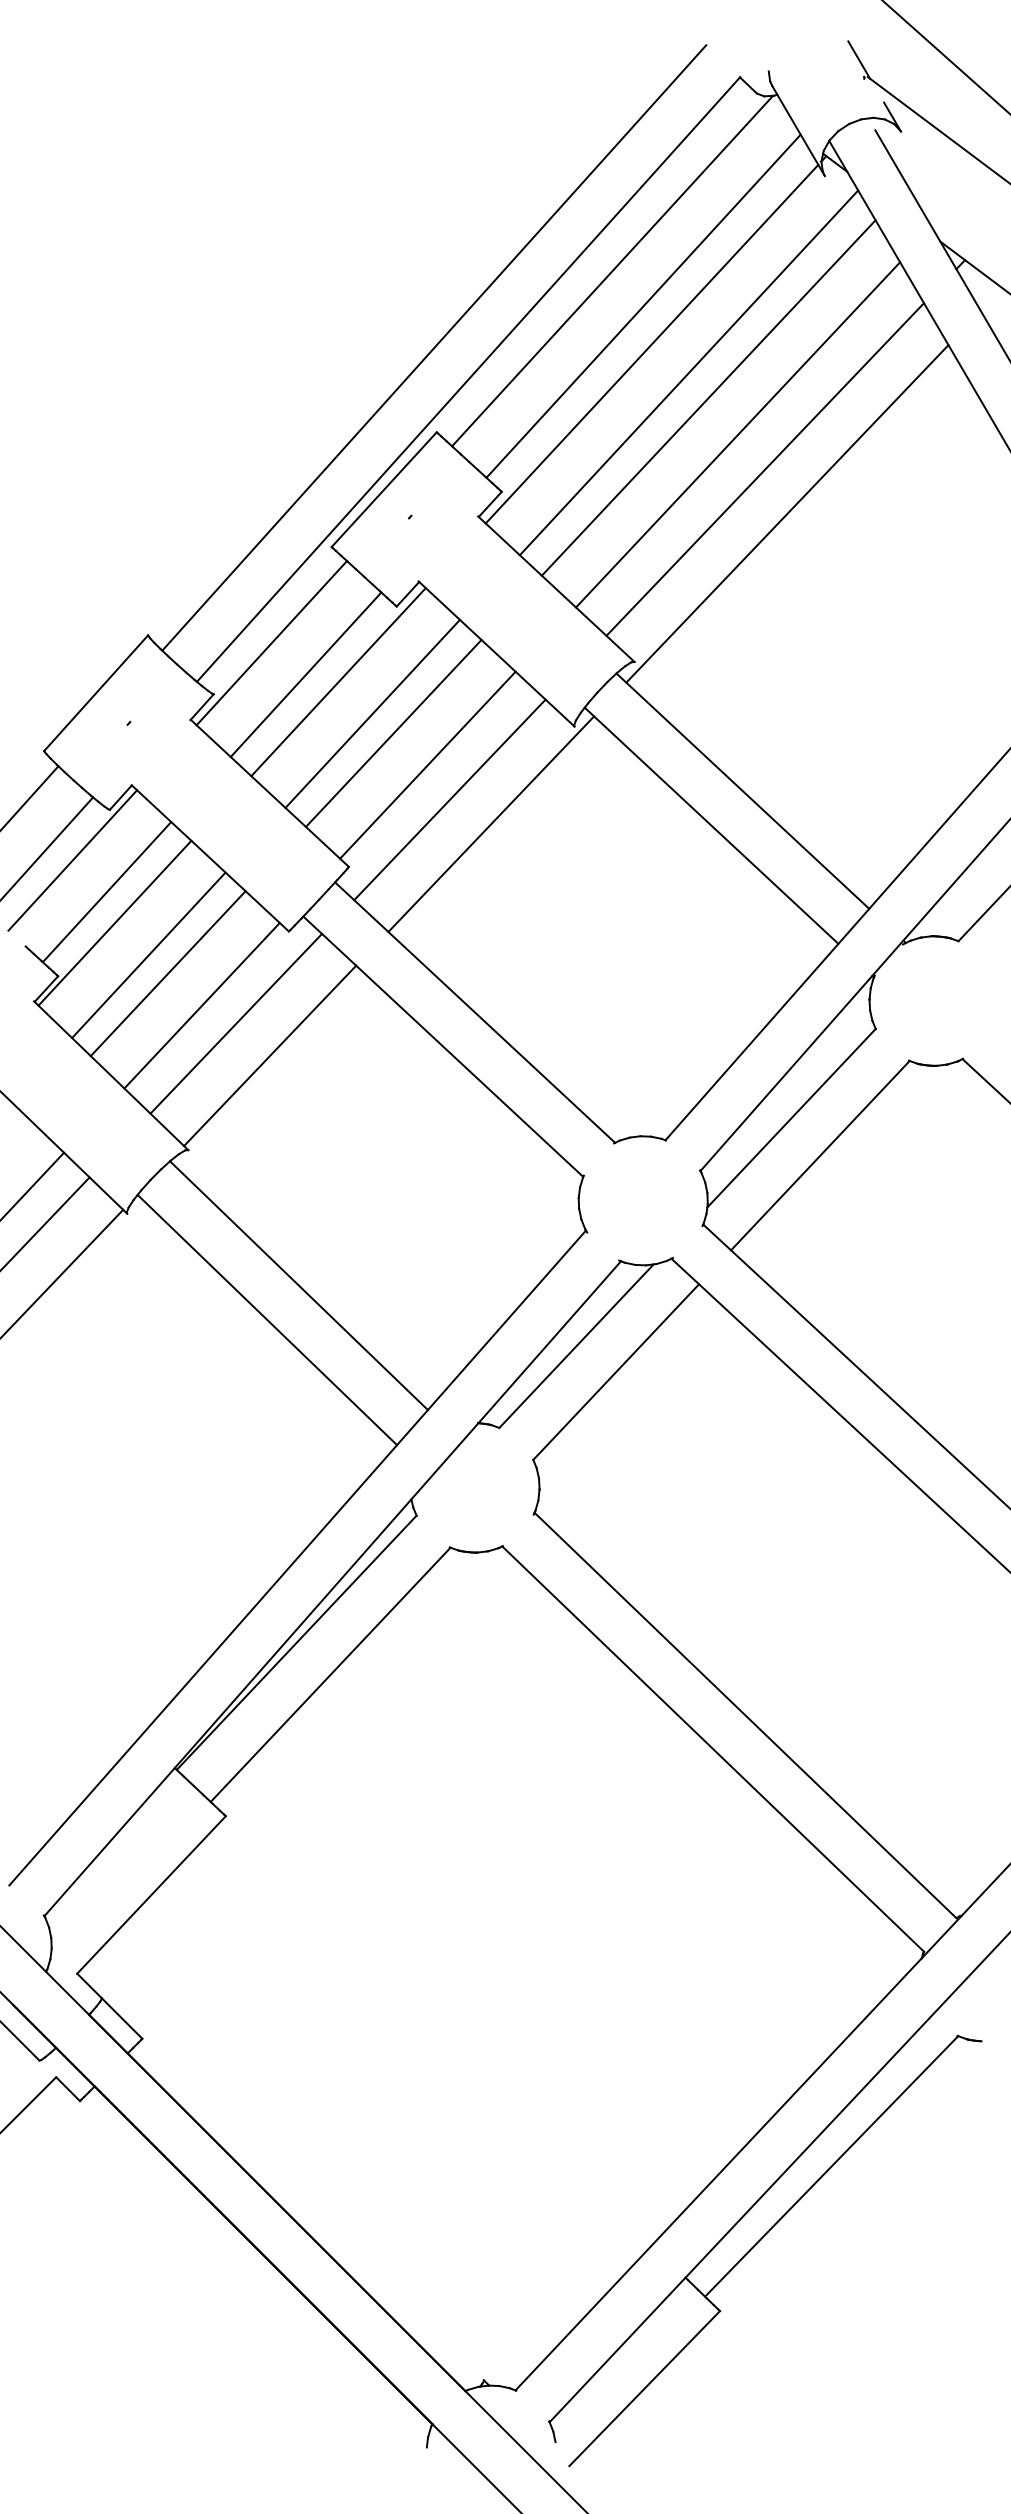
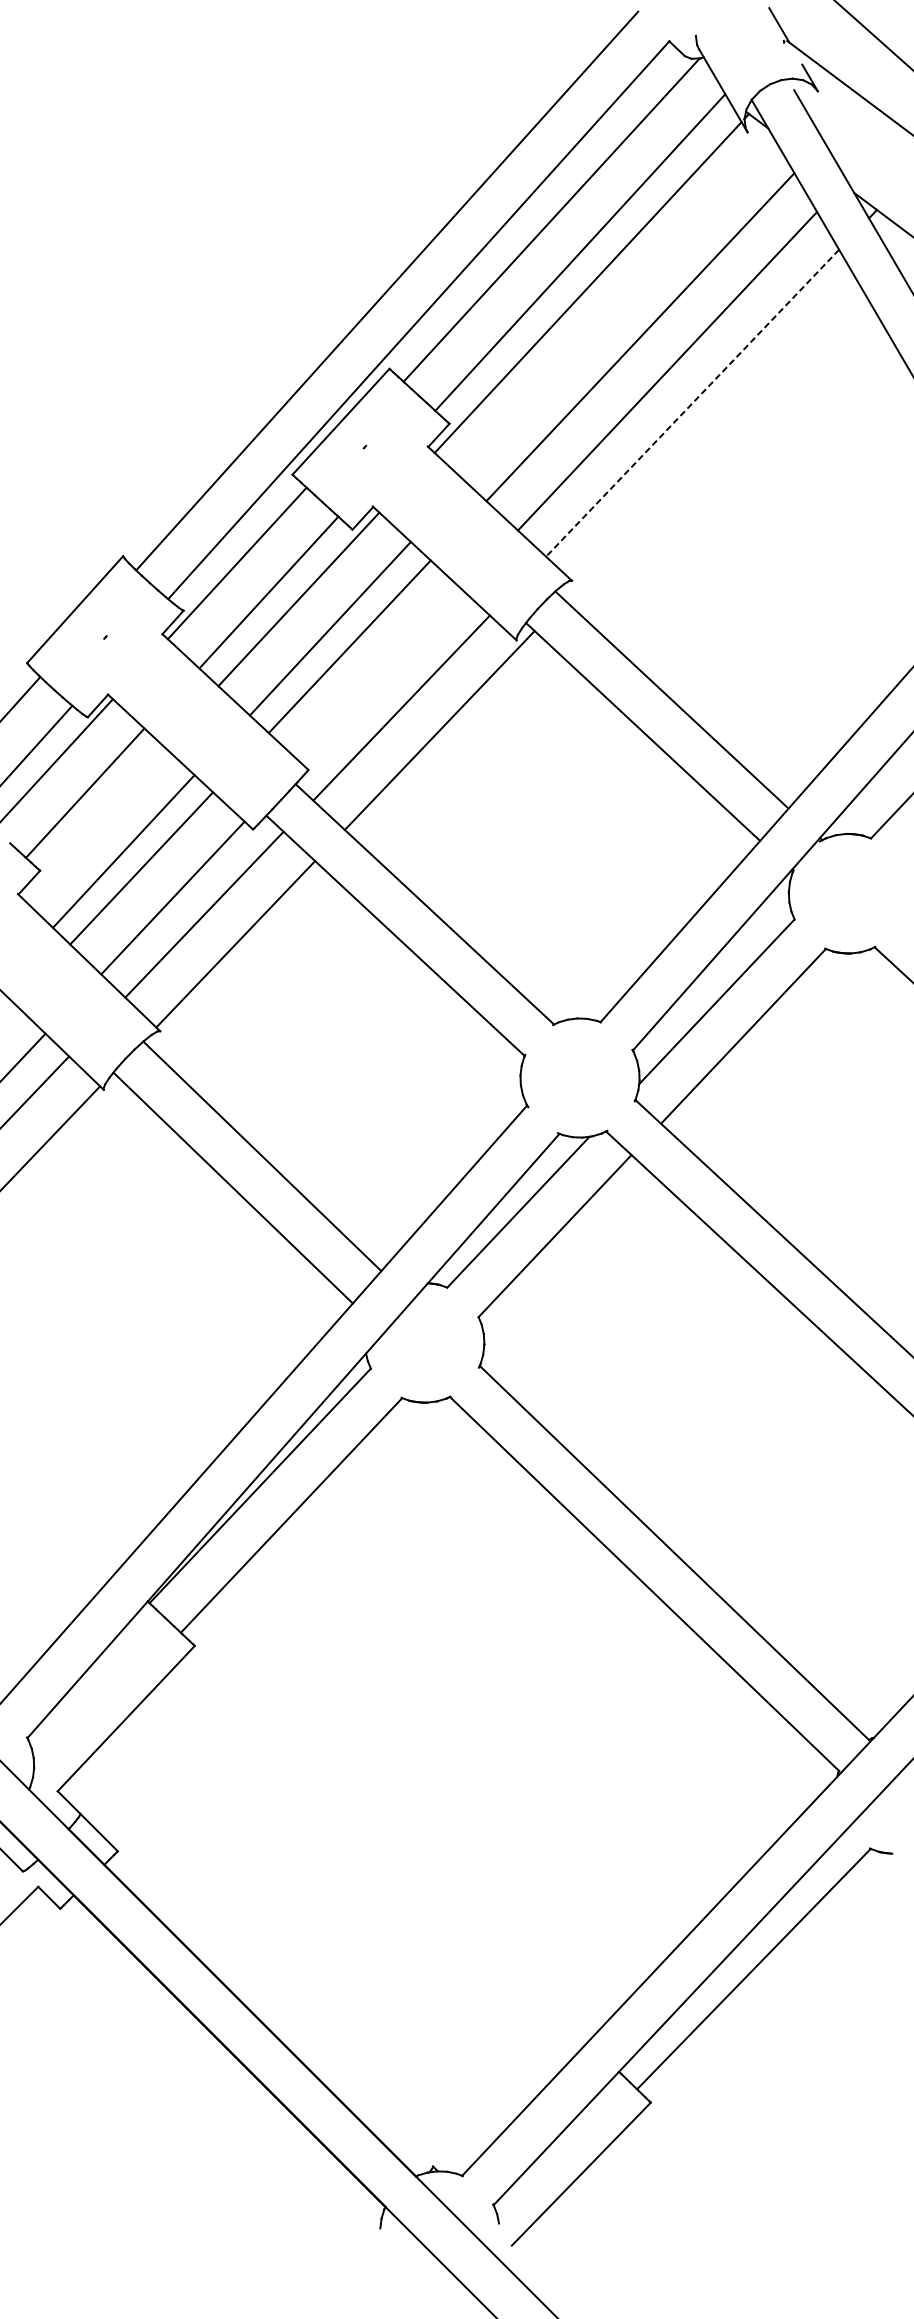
line: (688, 372) -> (621, 313), removed
line: (765, 469) -> (692, 403), solid -> dashed
line: (787, 513) -> (713, 443), removed
line: (427, 764) -> (380, 675), removed
line: (114, 922) -> (92, 821), removed

